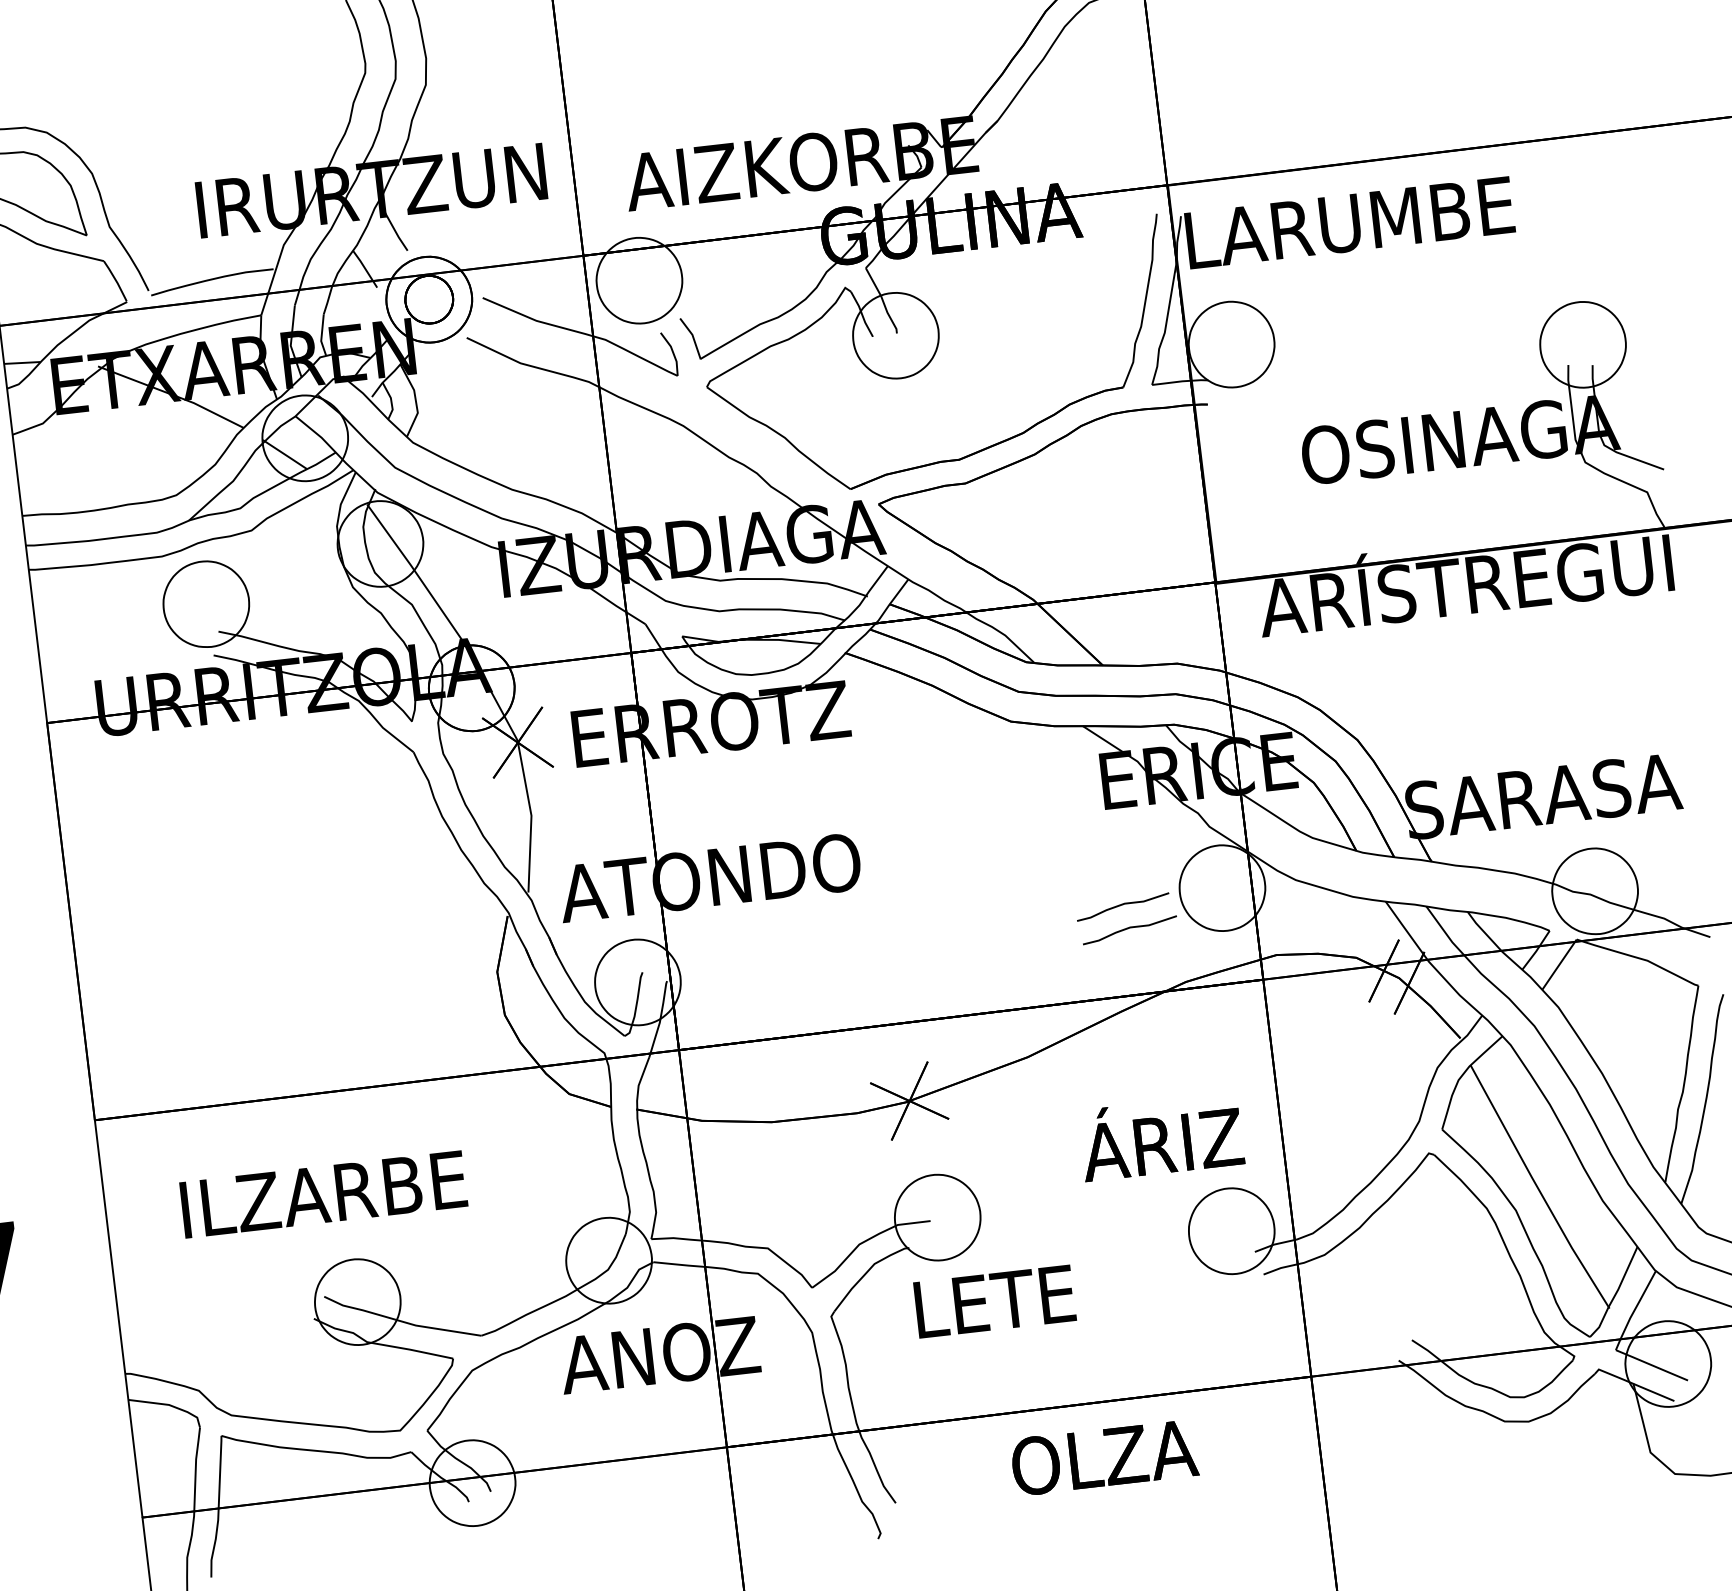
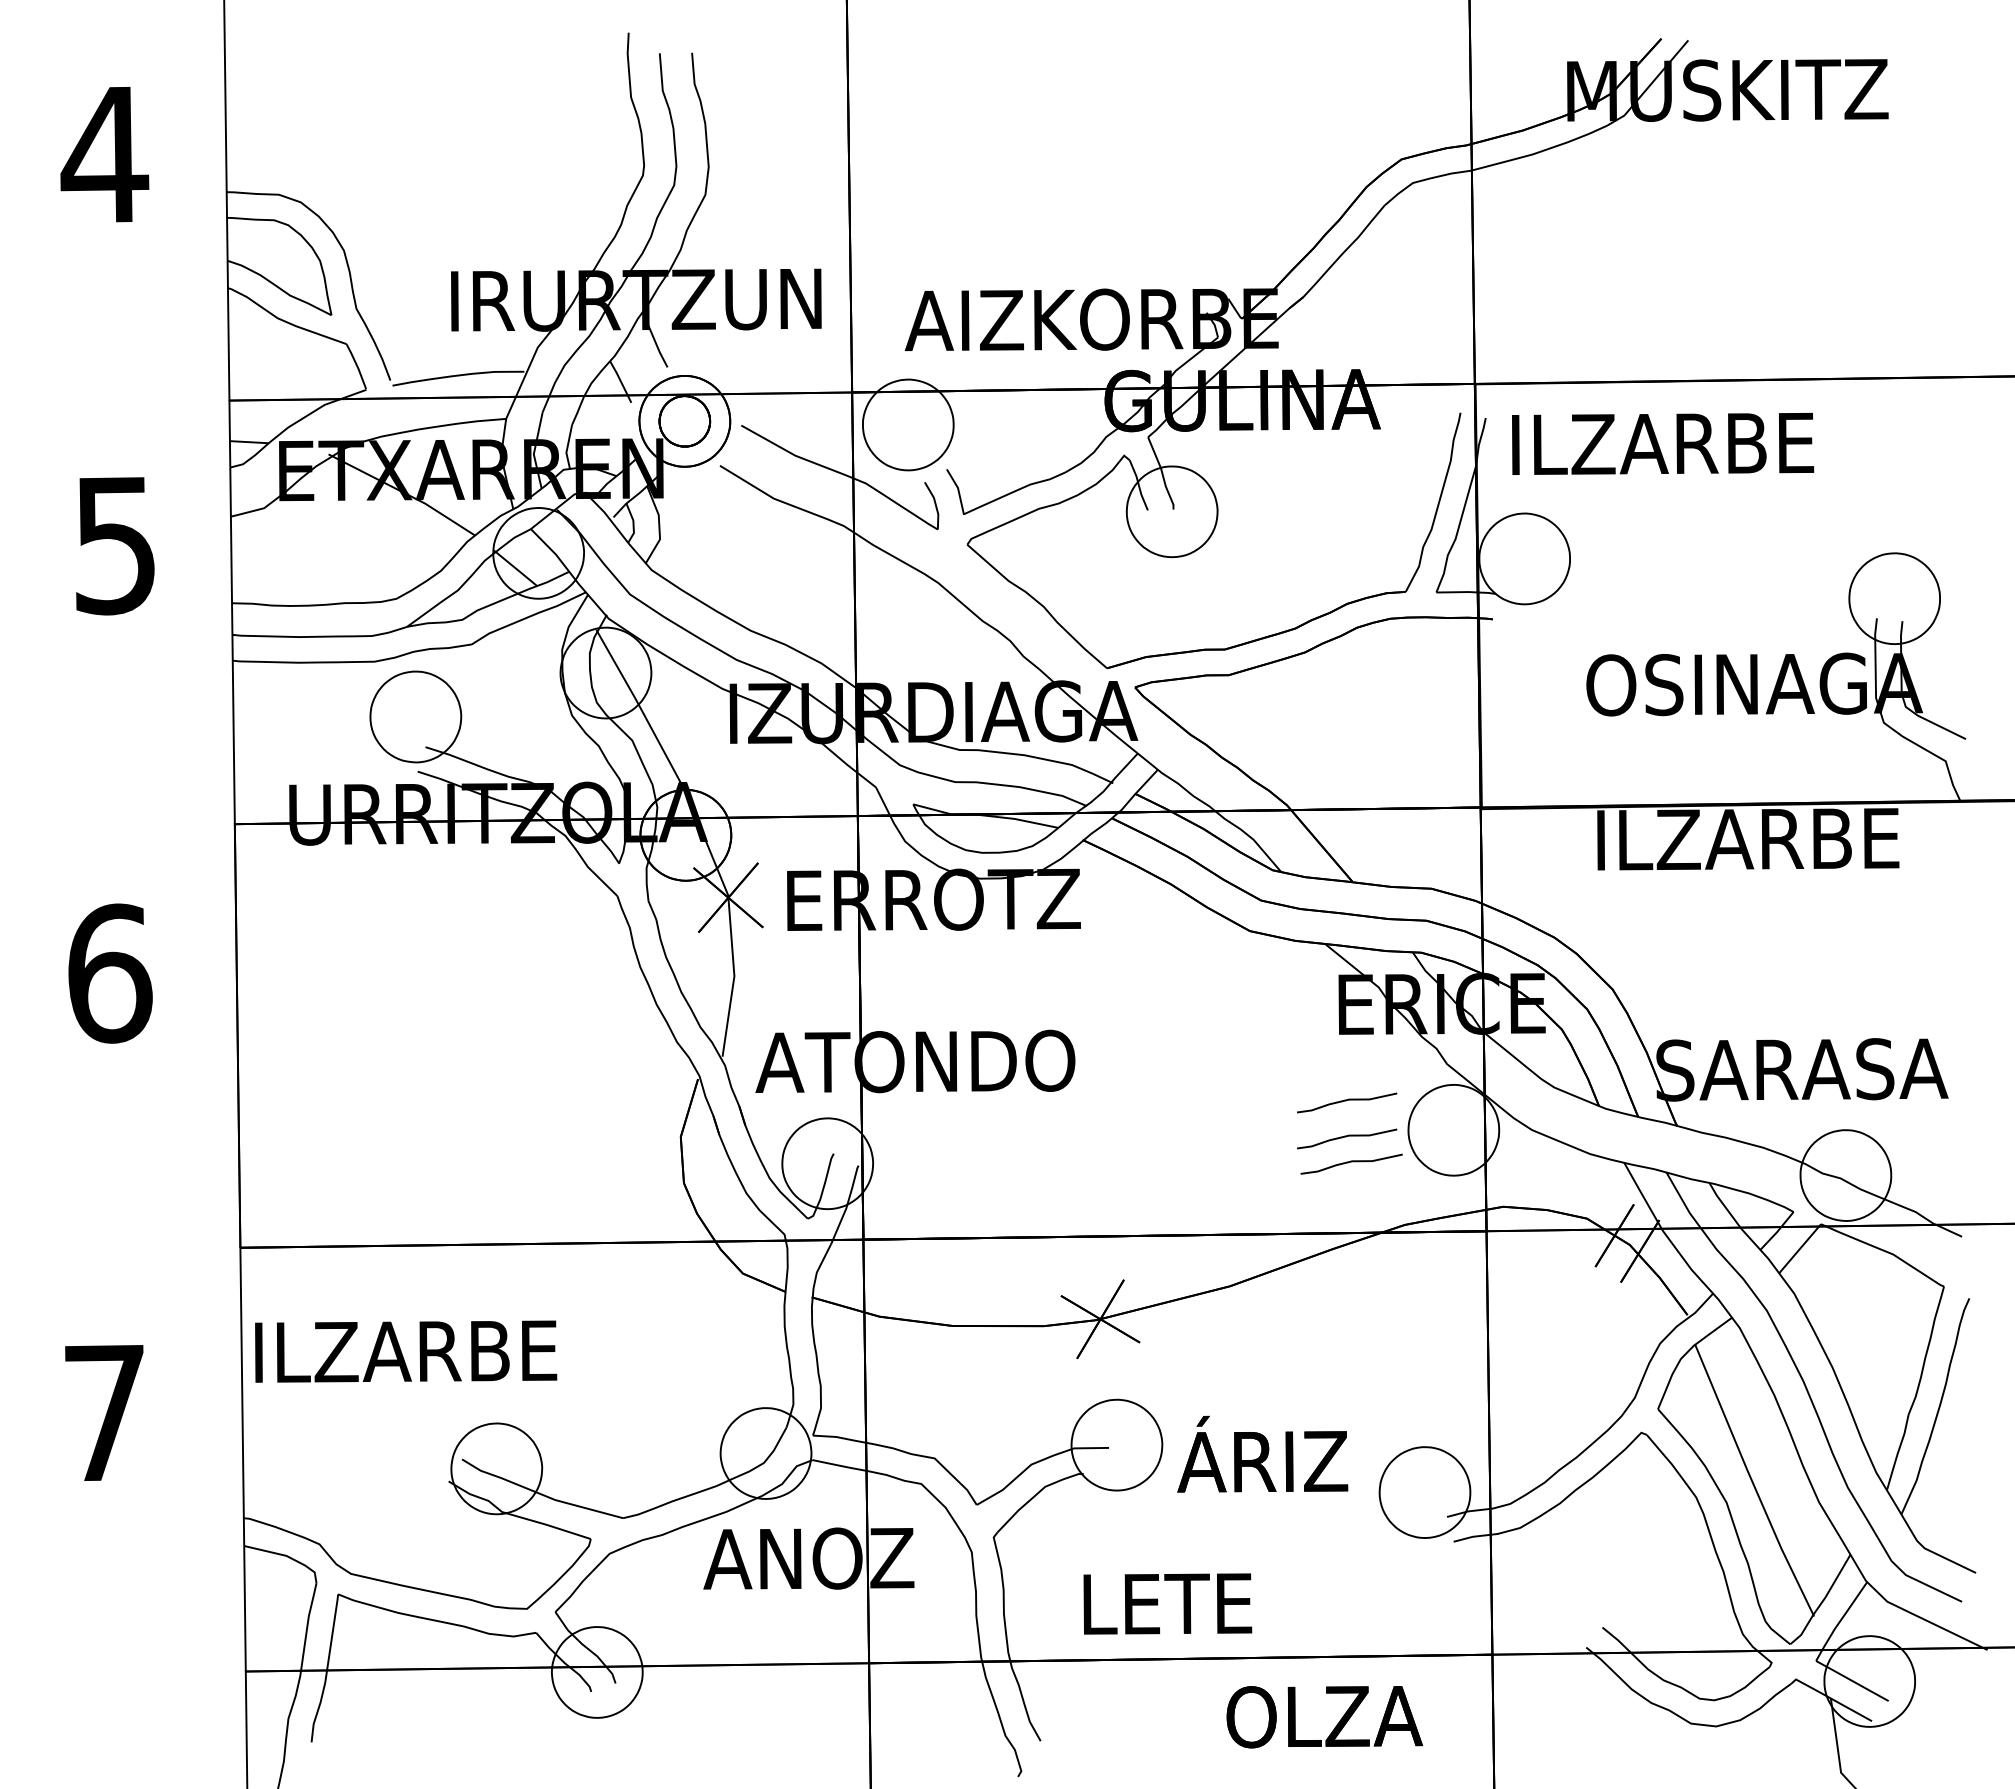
text: (1349, 222) -> (1662, 443), LARUMBE -> ILZARBE
text: (1465, 578) -> (1744, 831), ARÍSTREGUI -> ILZARBE
curve: (1118, 871) -> (1346, 1101), added
text: (1161, 1137) -> (1262, 1453), moved
text: (324, 1194) -> (406, 1351), moved
text: (994, 1301) -> (1167, 1603), moved
text: (1104, 1458) -> (1324, 1717), moved

